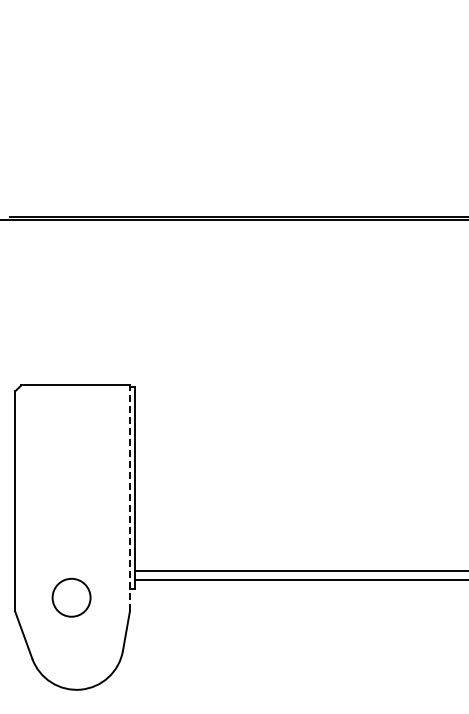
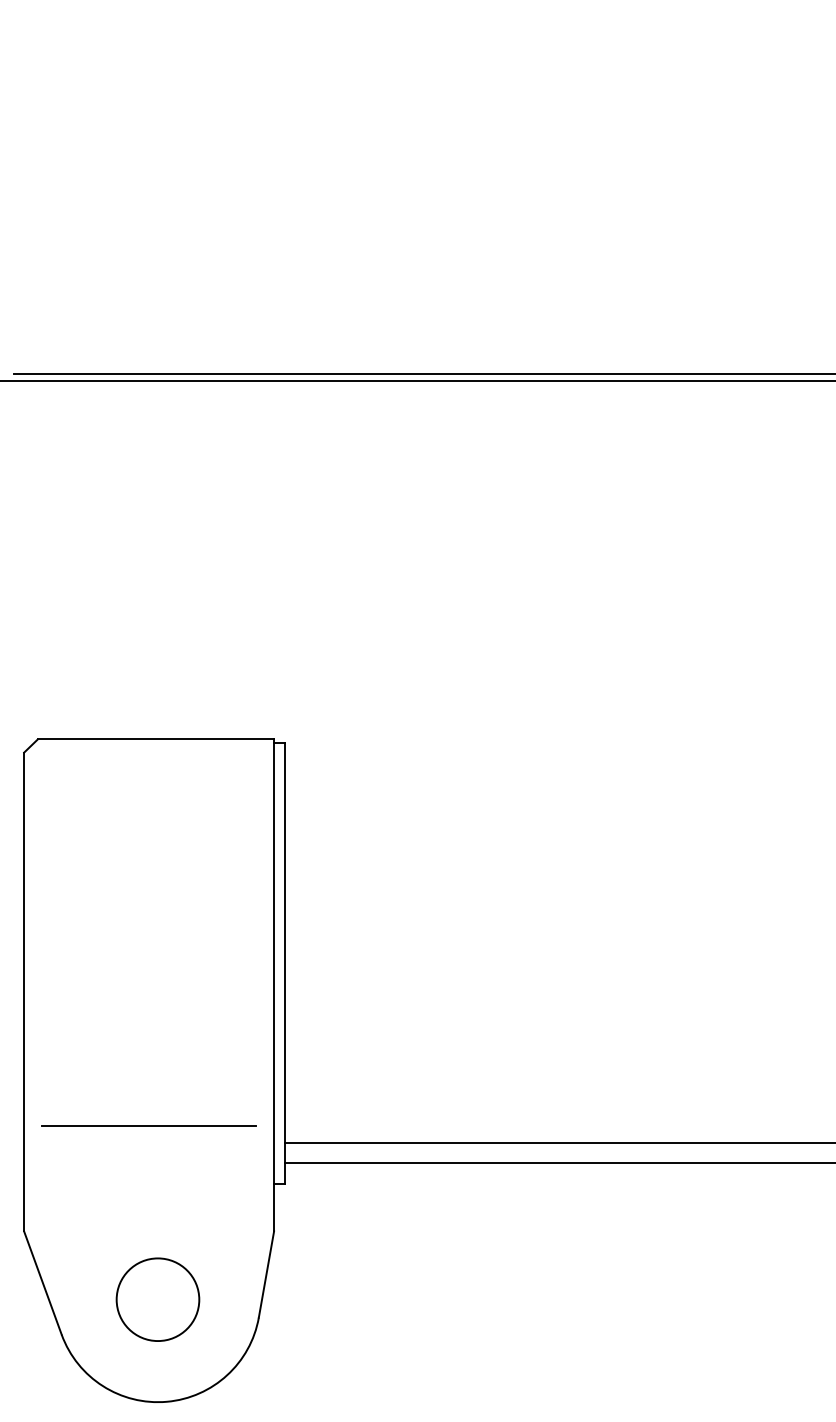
line: (129, 497) -> (273, 983), dashed -> solid
line: (72, 563) -> (149, 1127), added
circle: (71, 597) -> (157, 1299), moved

